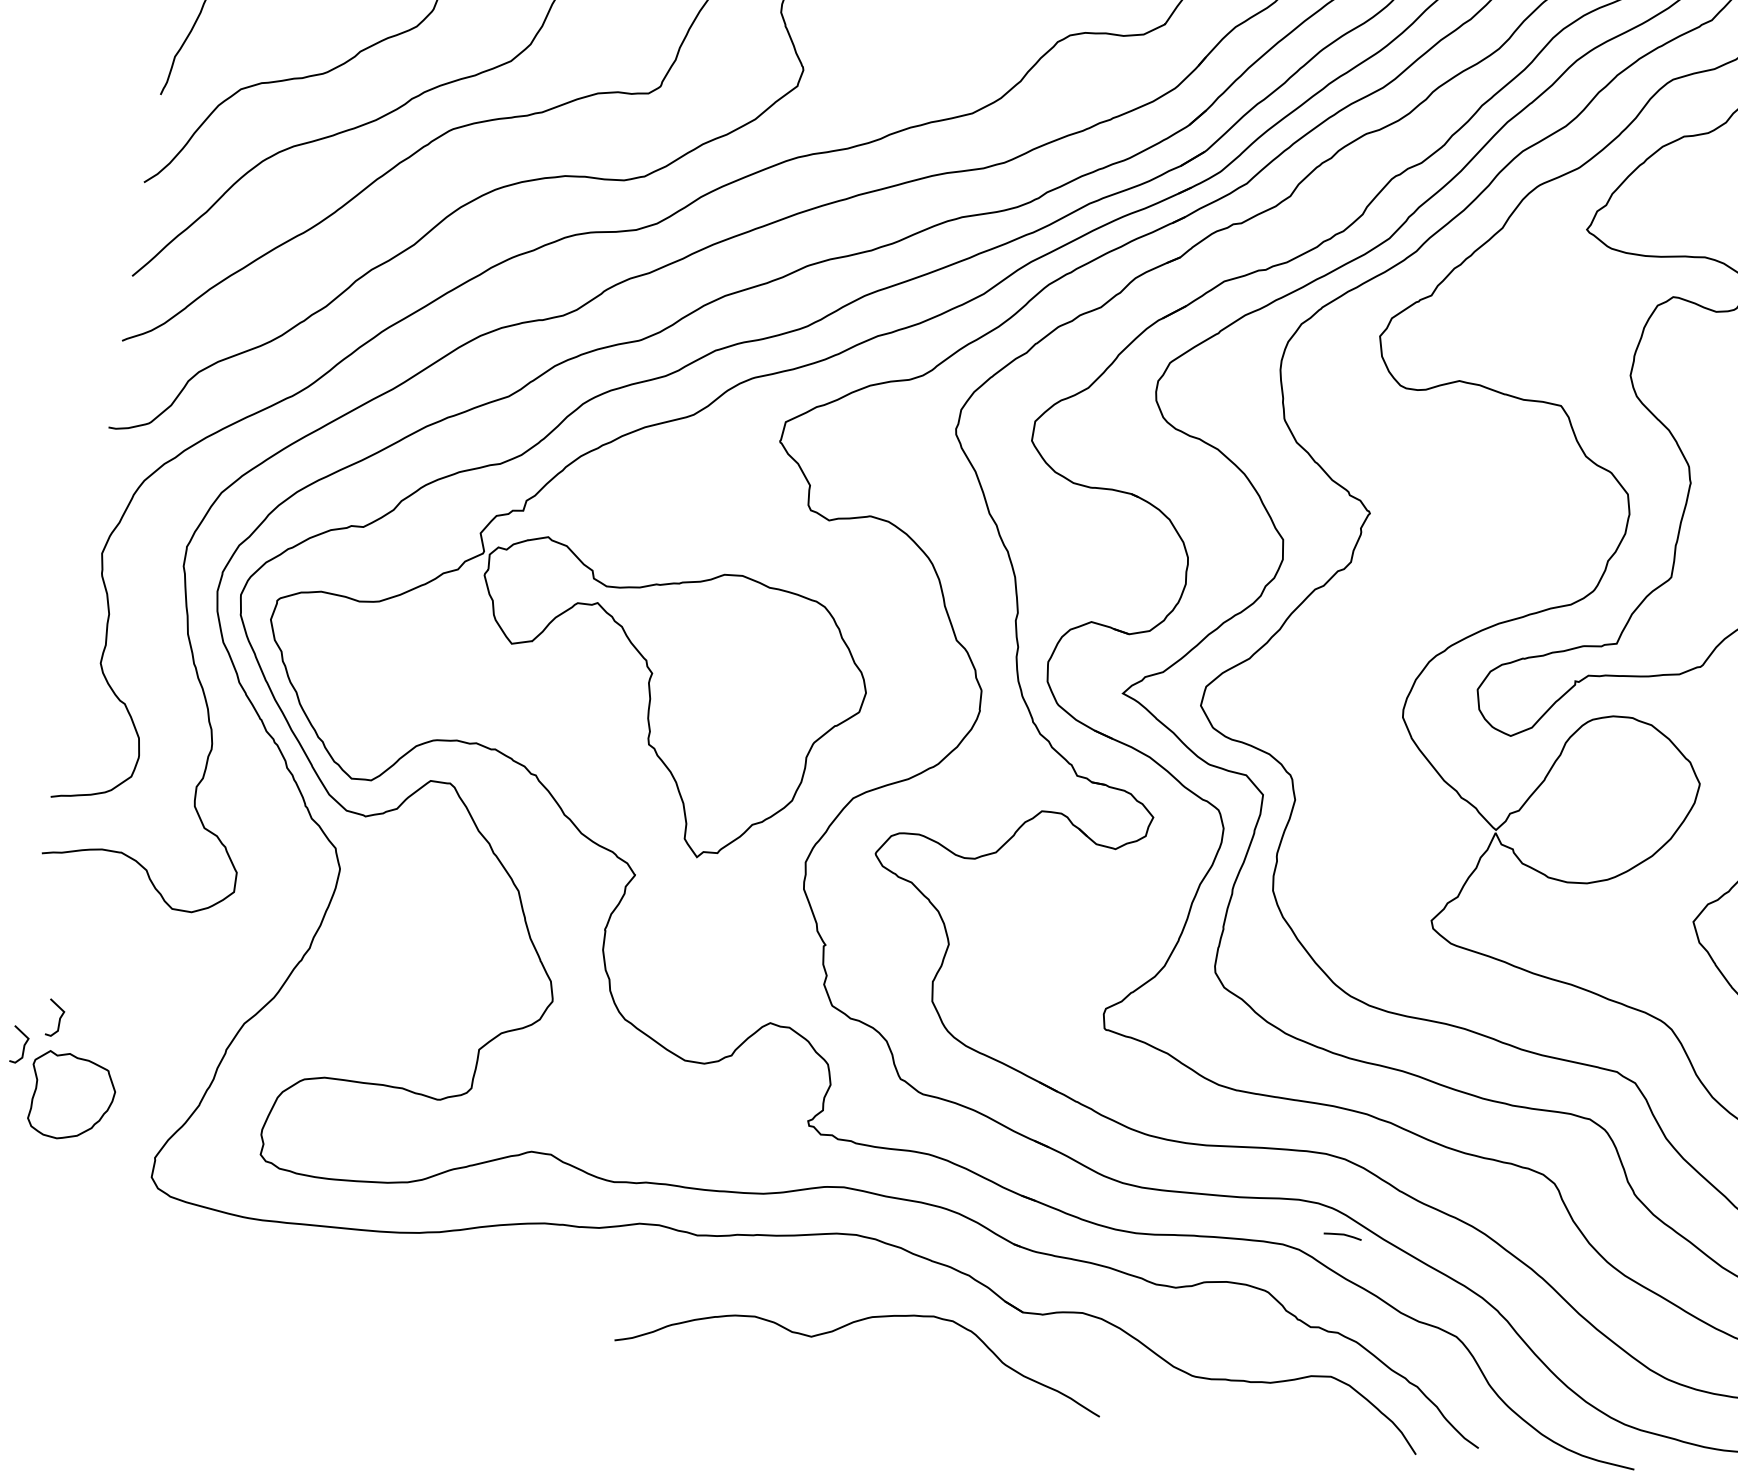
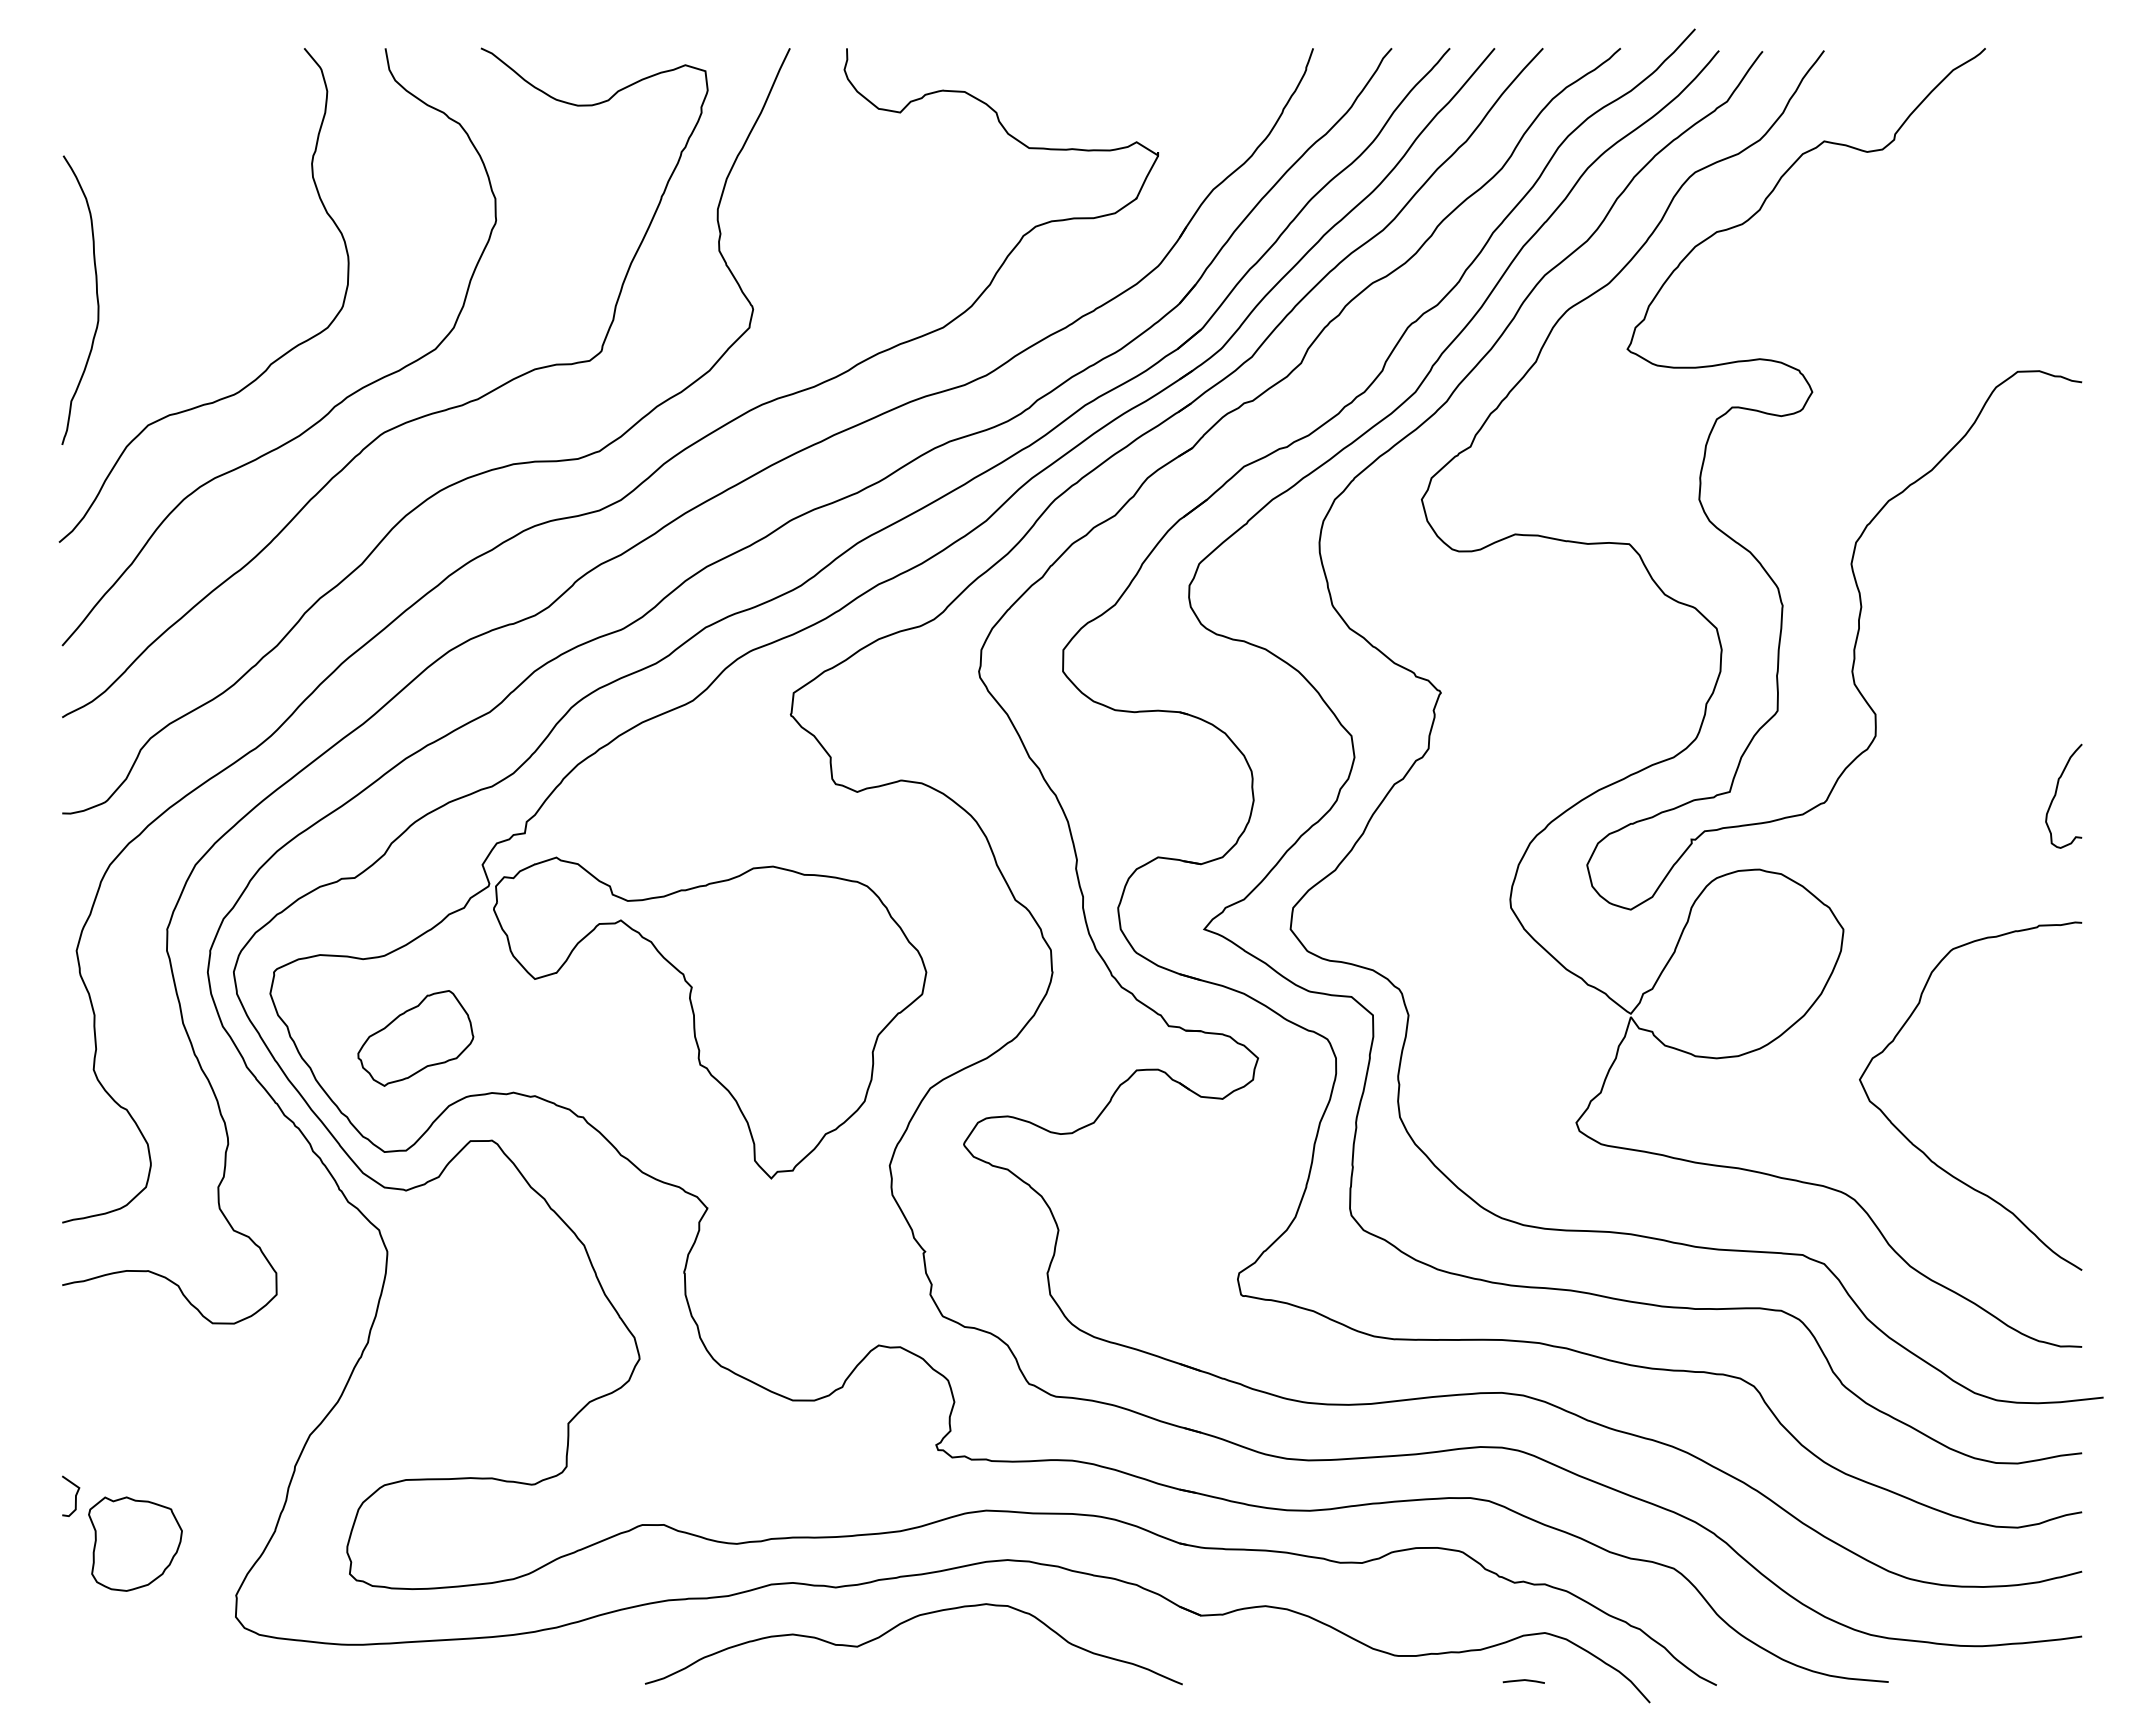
part: (395, 680) -> (415, 1038), added
curve: (59, 1018) -> (109, 1460), removed
line: (1342, 1235) -> (1523, 1681), moved
curve: (856, 1322) -> (903, 1623), moved

